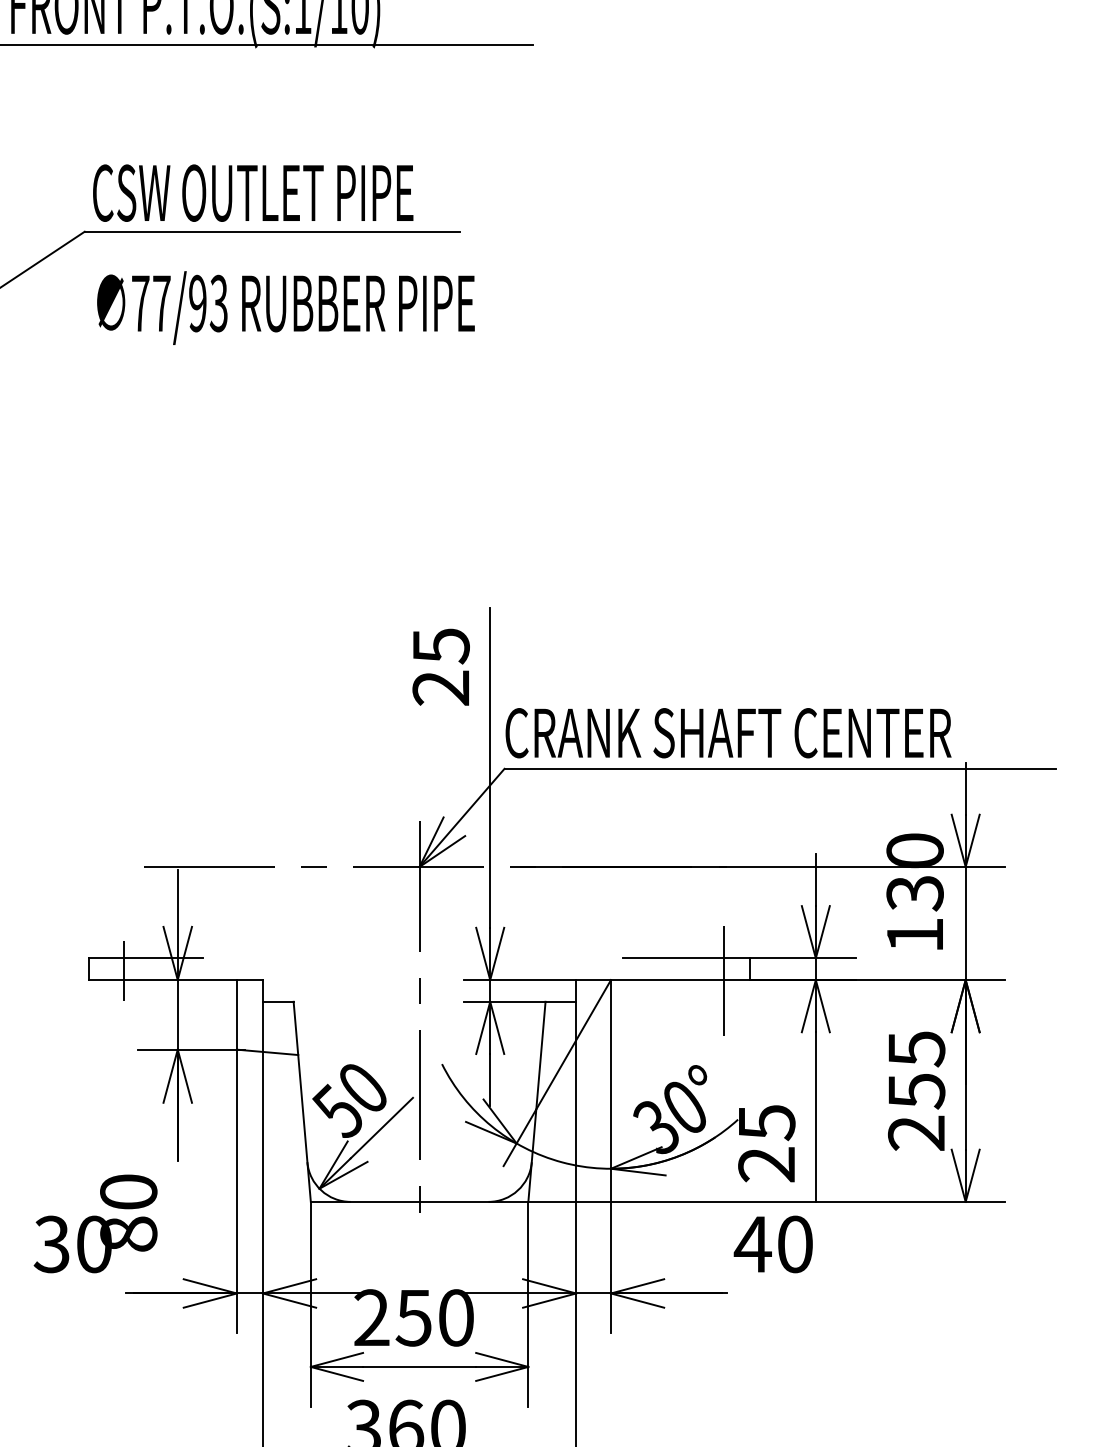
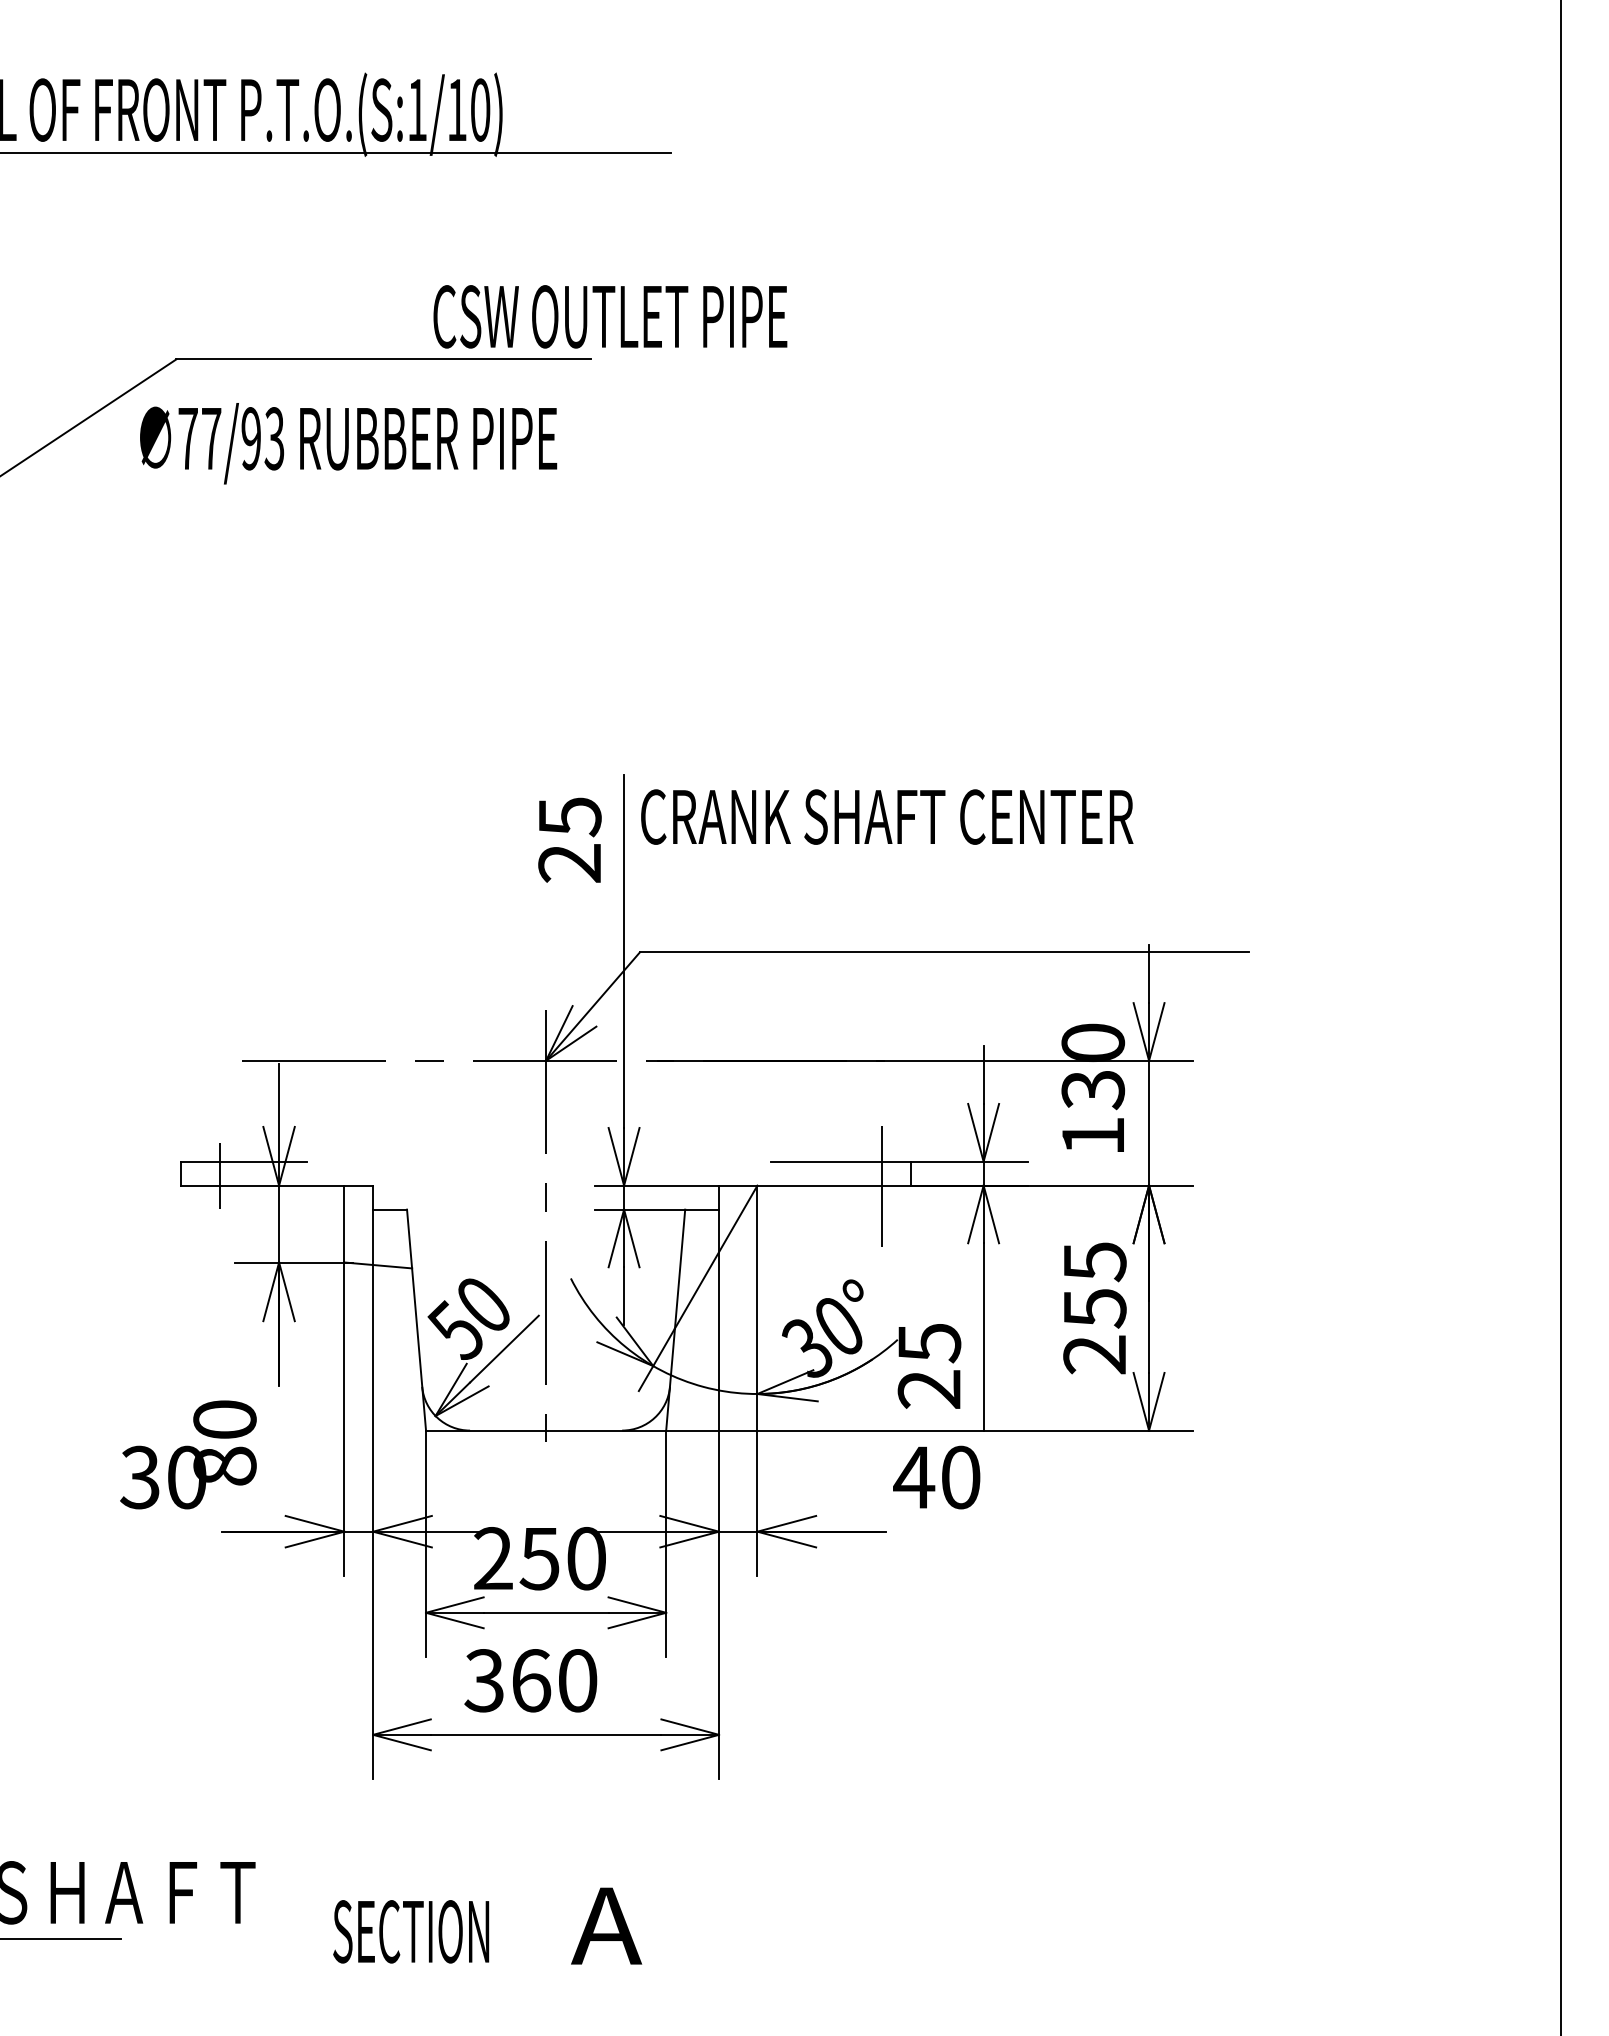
text: (253, 192) -> (610, 316), moved
text: (285, 307) -> (348, 443), moved
text: (728, 732) -> (887, 816), moved

